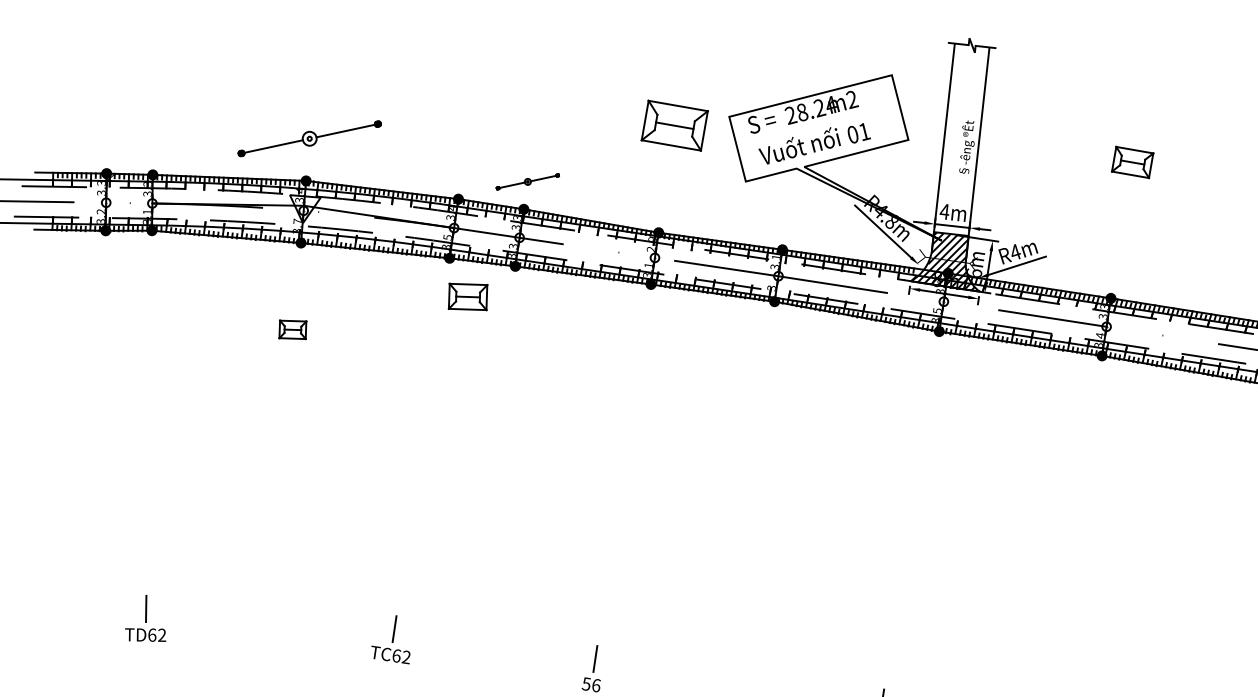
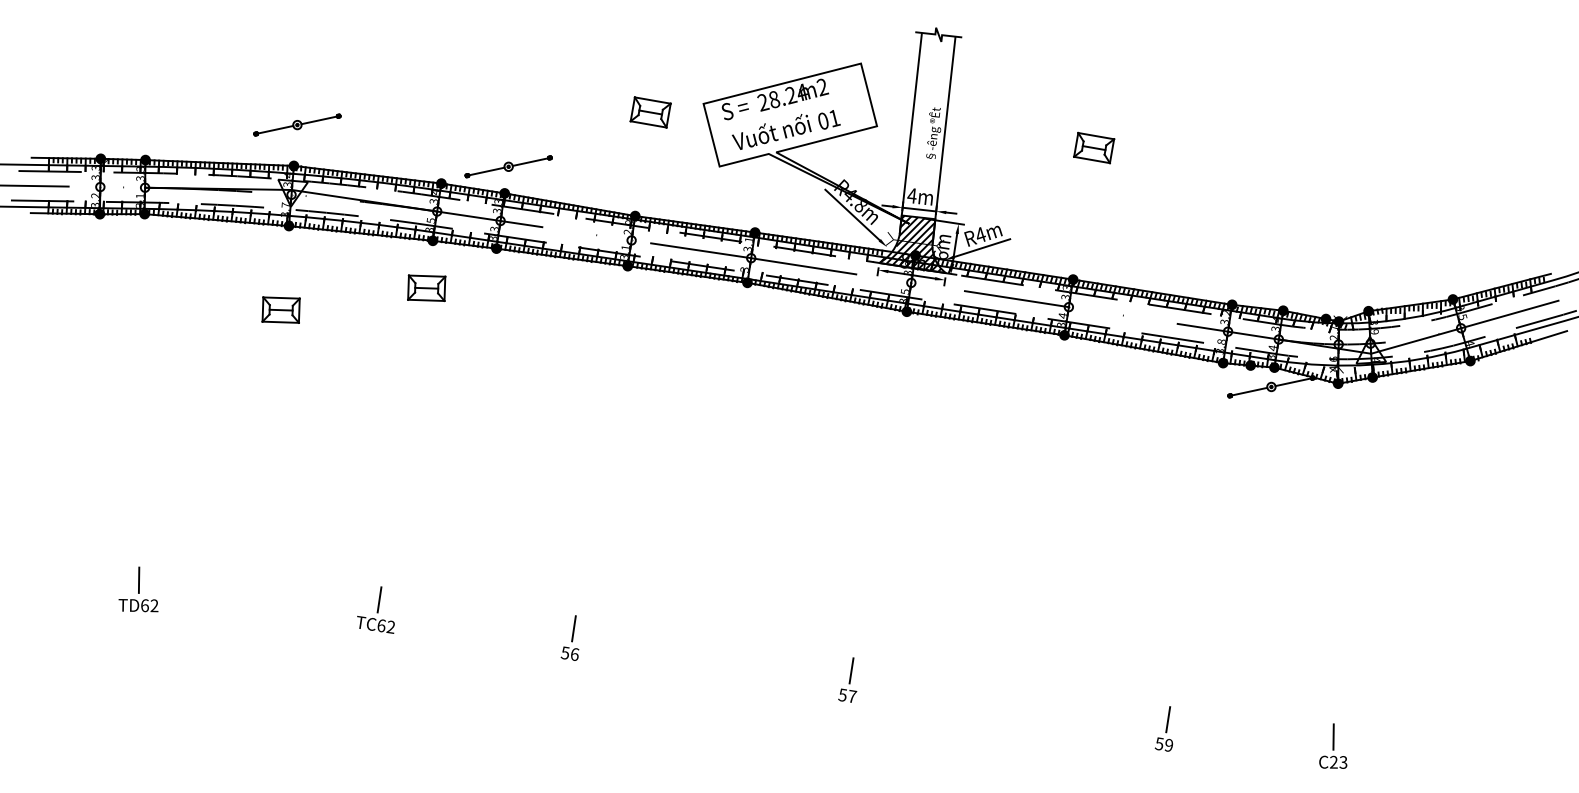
part: (674, 125) -> (650, 112), size x0.62
part: (309, 138) -> (297, 124), size x0.62
part: (527, 181) -> (508, 166), size x1.43
part: (467, 296) -> (426, 287), moved
part: (292, 329) -> (280, 309), size x1.43

